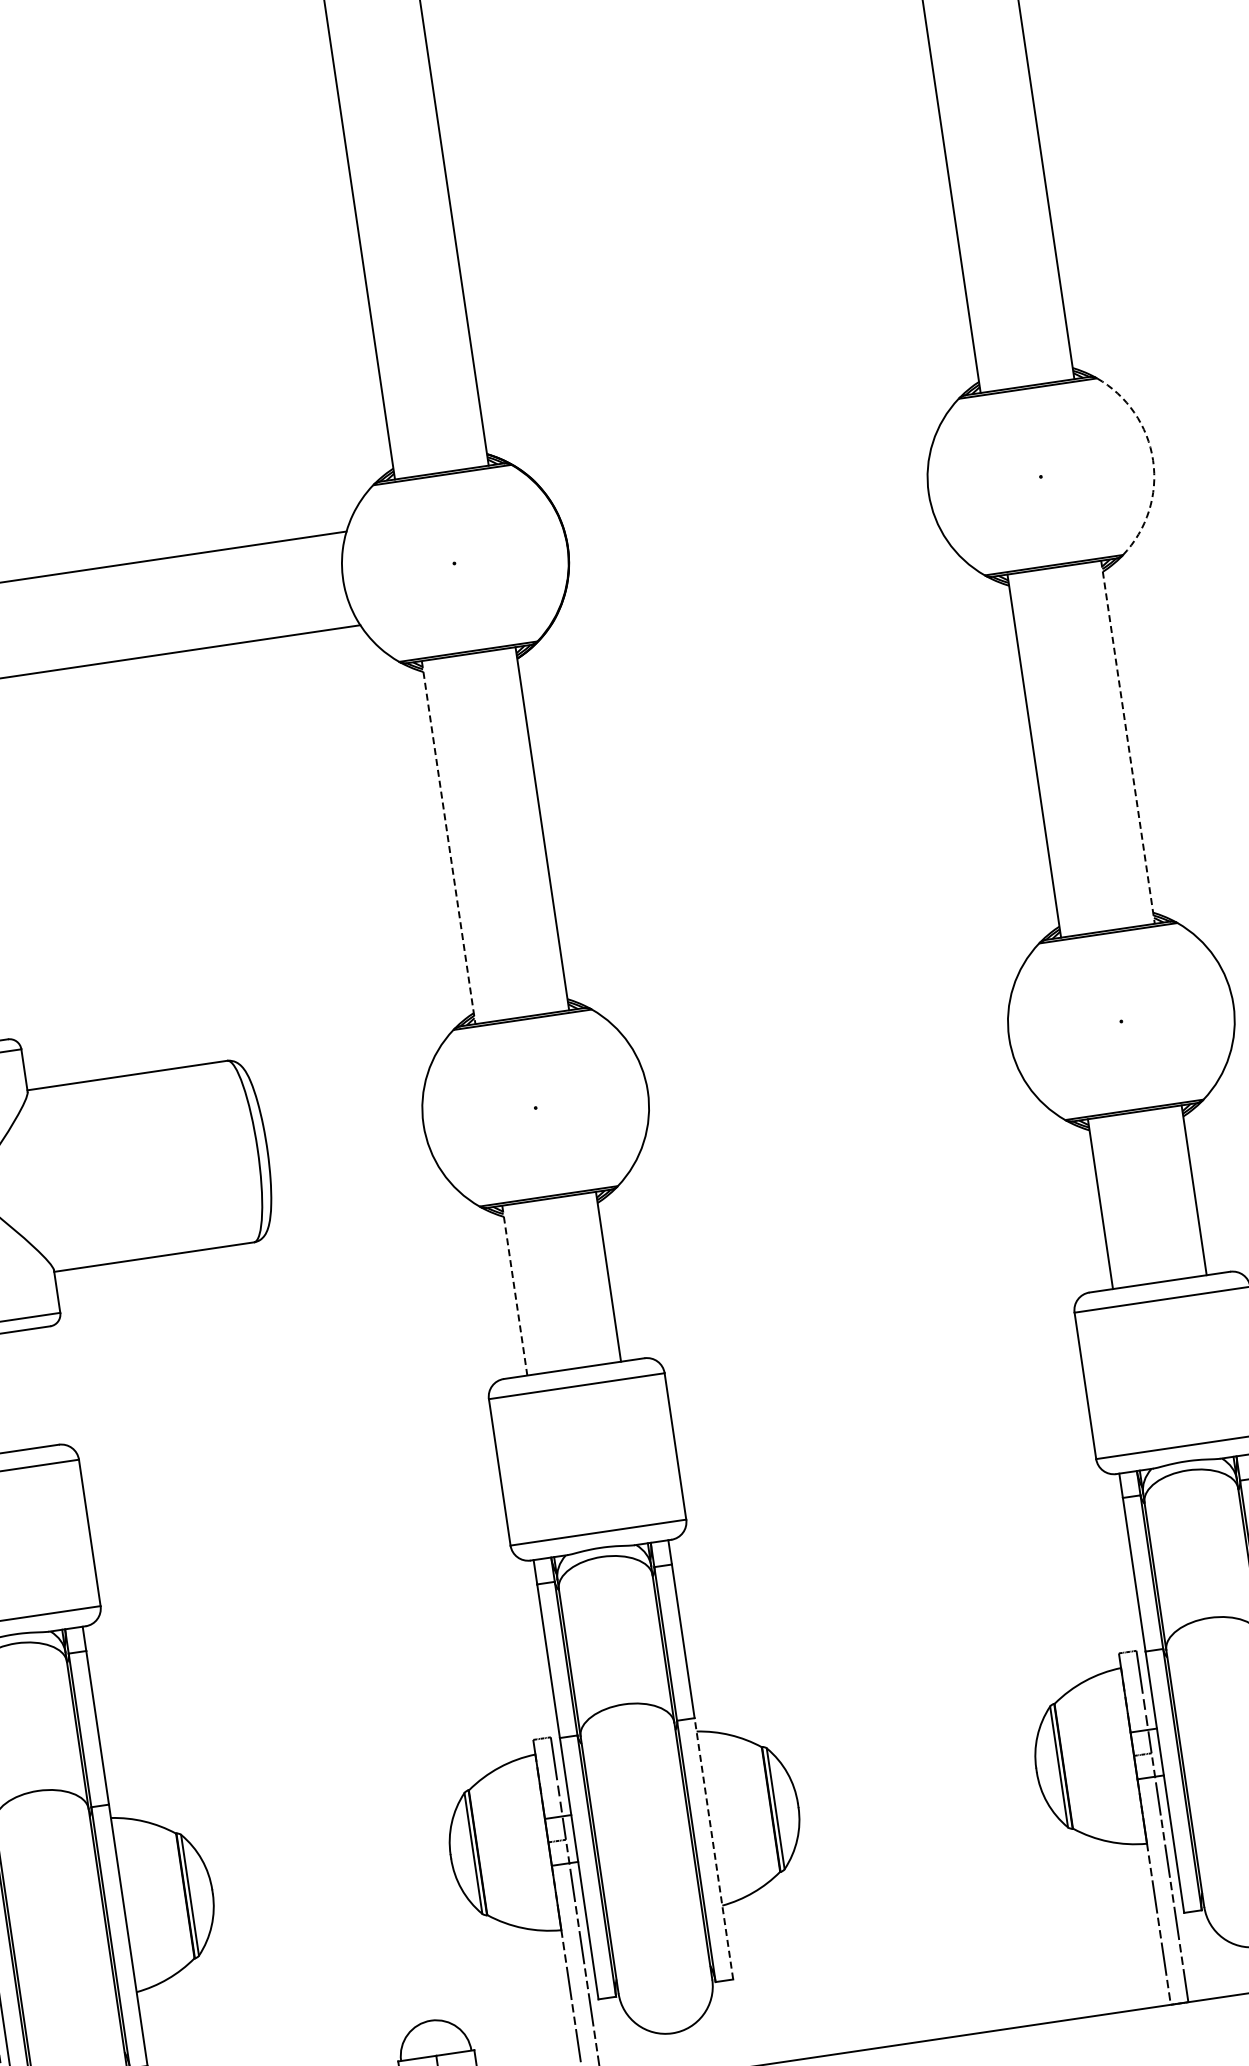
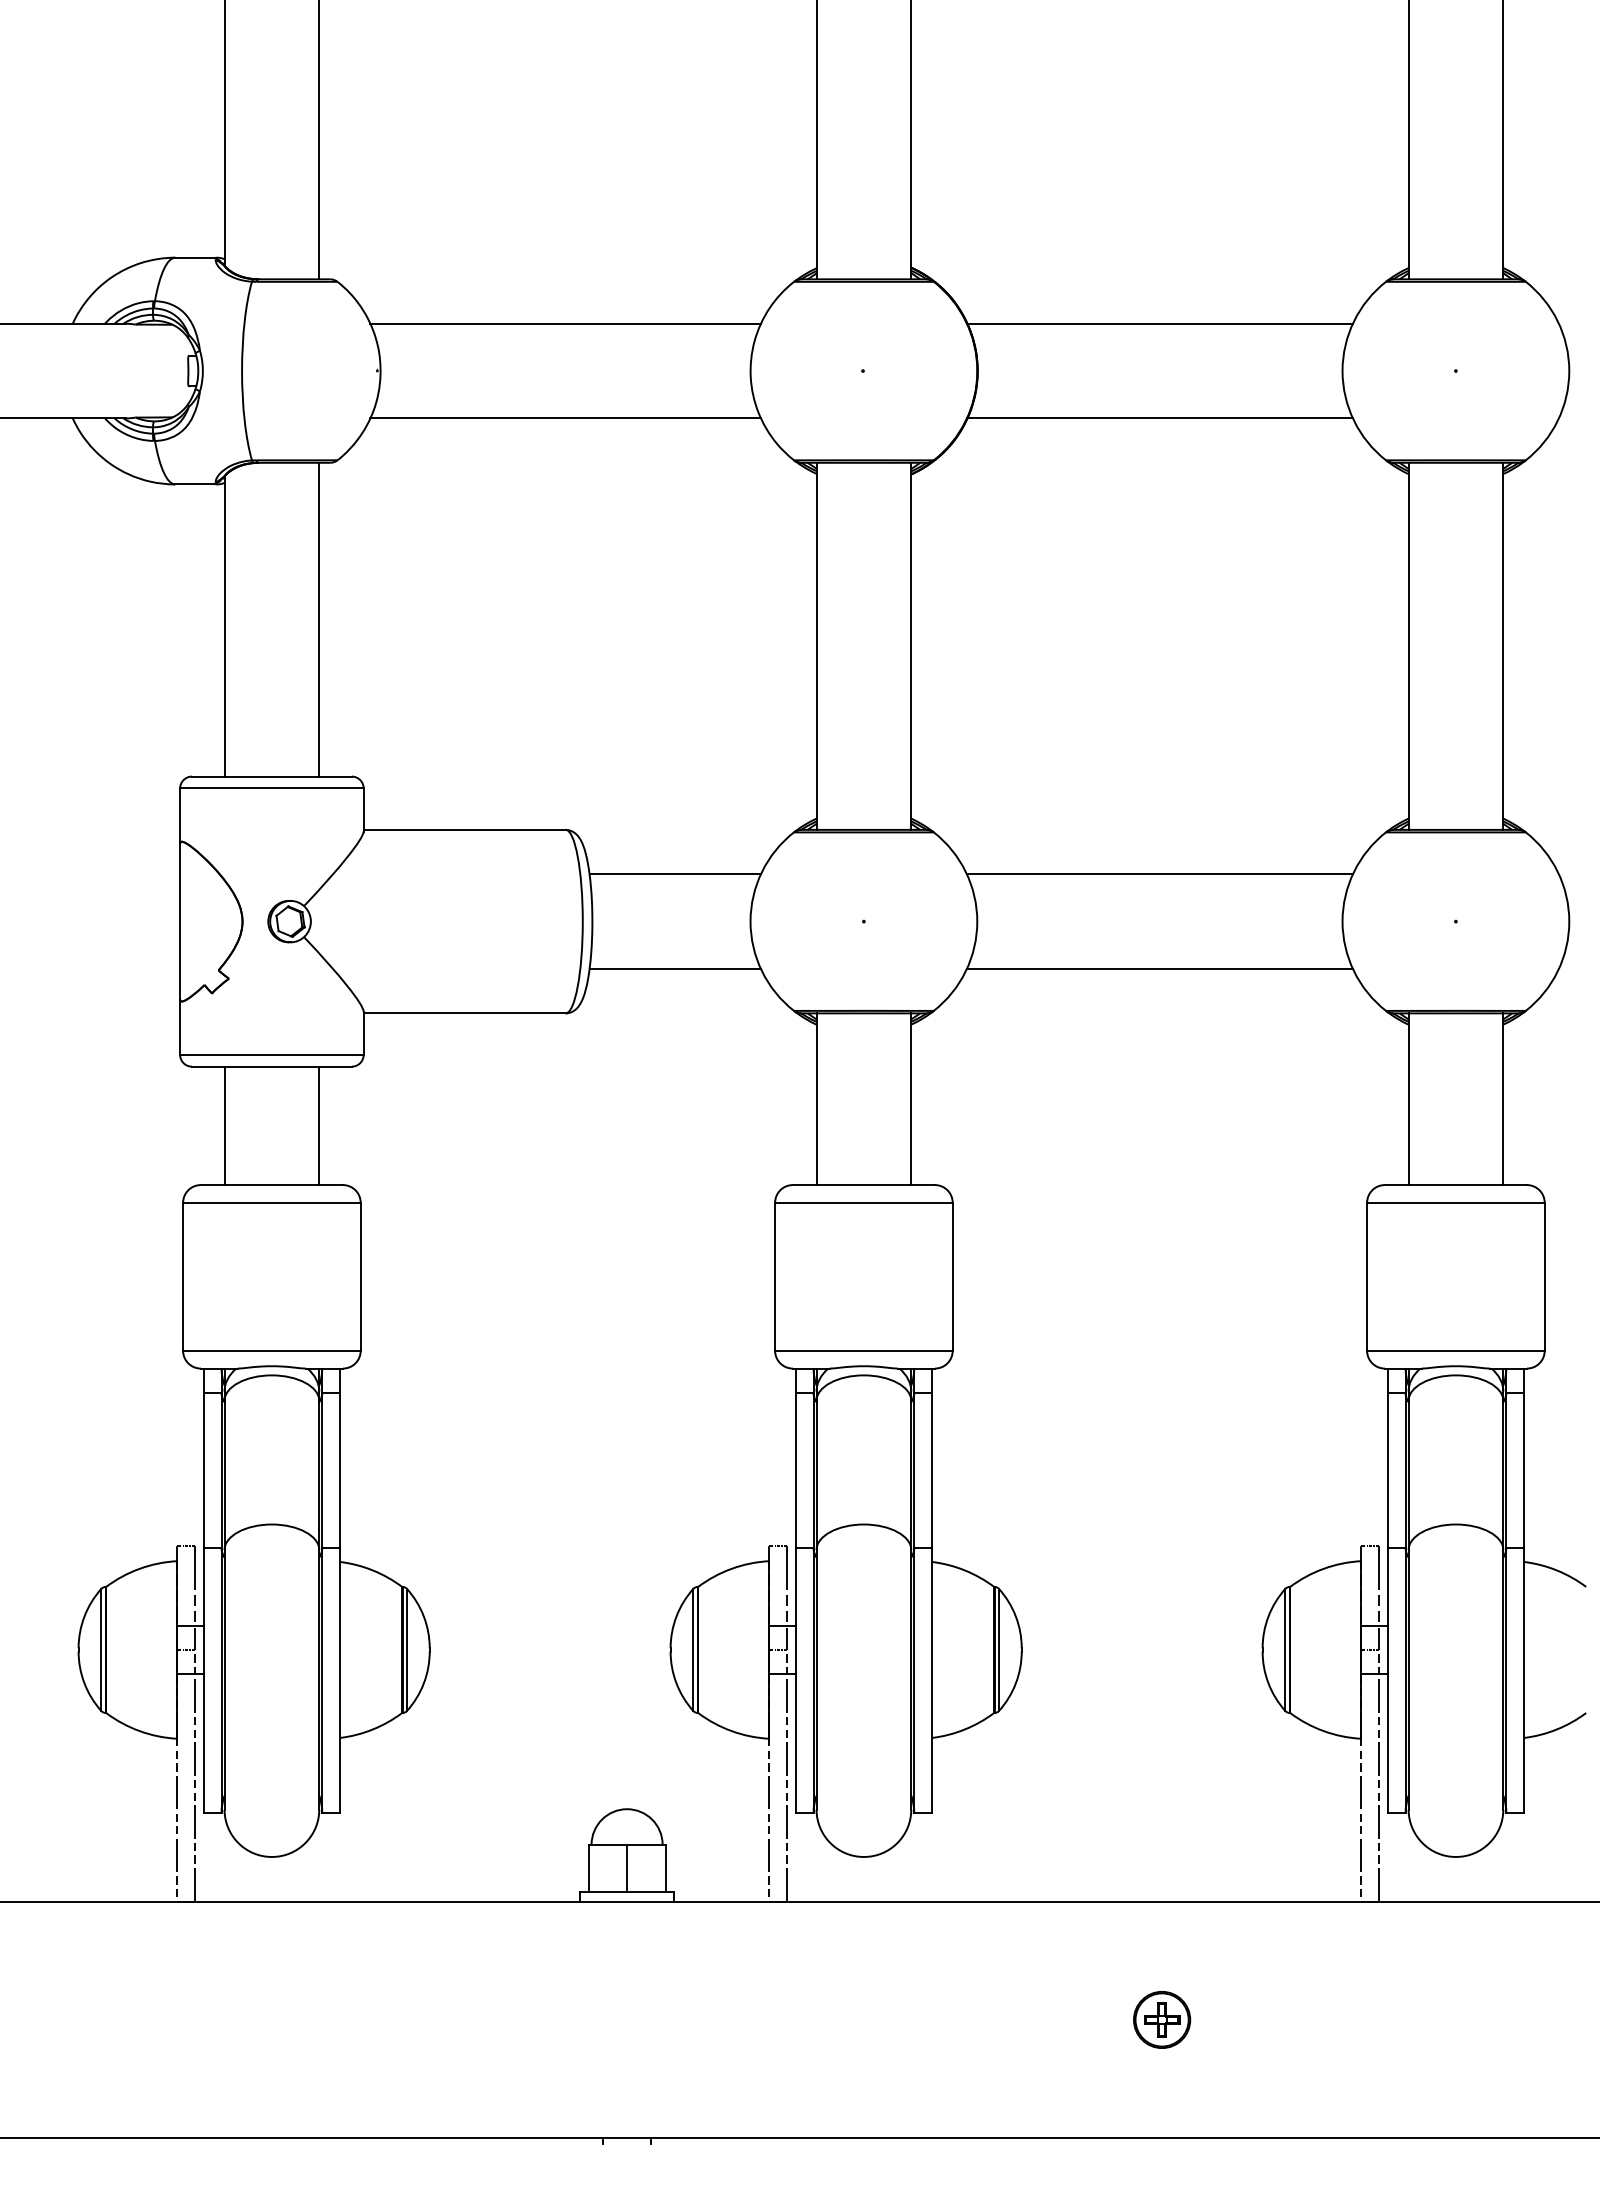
arc: (1153, 460) -> (1569, 371), dashed -> solid
line: (740, 473) -> (1159, 323), added
line: (754, 567) -> (1159, 418), added
line: (1128, 742) -> (1503, 646), dashed -> solid
line: (448, 842) -> (816, 646), dashed -> solid
line: (821, 1018) -> (1159, 874), added
line: (341, 1089) -> (674, 874), added
line: (834, 1111) -> (1159, 968), added
line: (355, 1182) -> (674, 968), added
line: (514, 1290) -> (816, 1099), dashed -> solid
line: (26, 1389) -> (319, 1125), added
line: (713, 1848) -> (931, 1680), dashed -> solid

